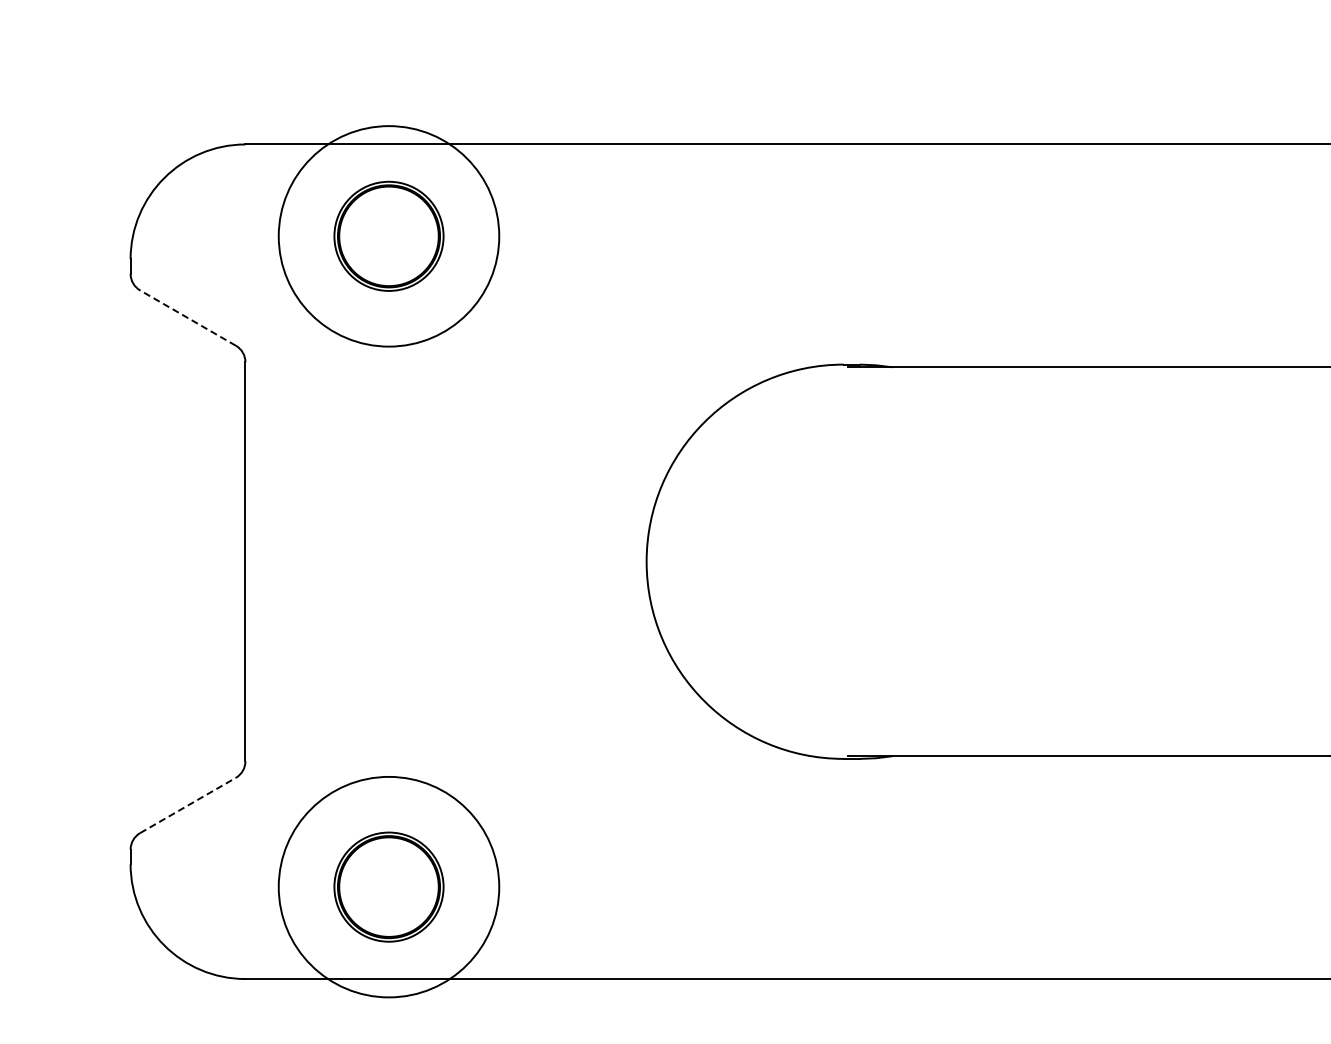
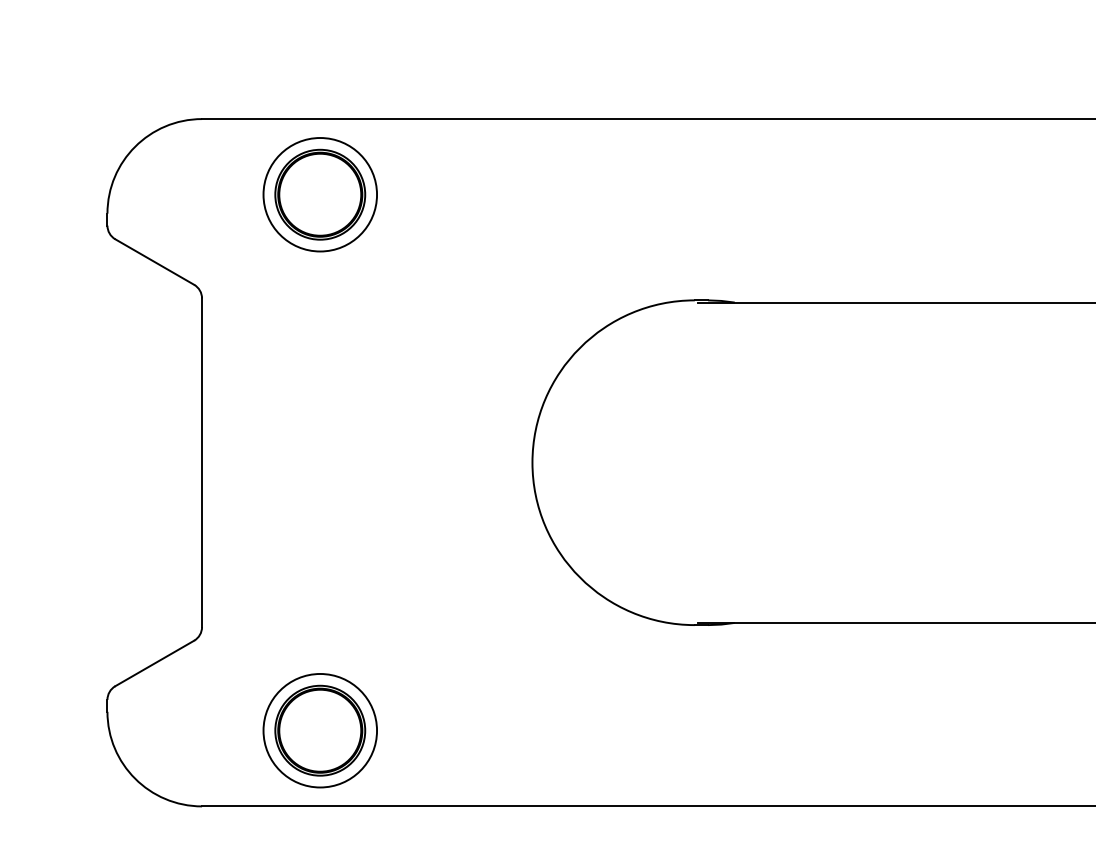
circle: (388, 236) -> (319, 194), size x0.62
line: (187, 317) -> (154, 261), dashed -> solid
line: (188, 805) -> (155, 663), dashed -> solid
circle: (388, 887) -> (319, 731), size x0.62

